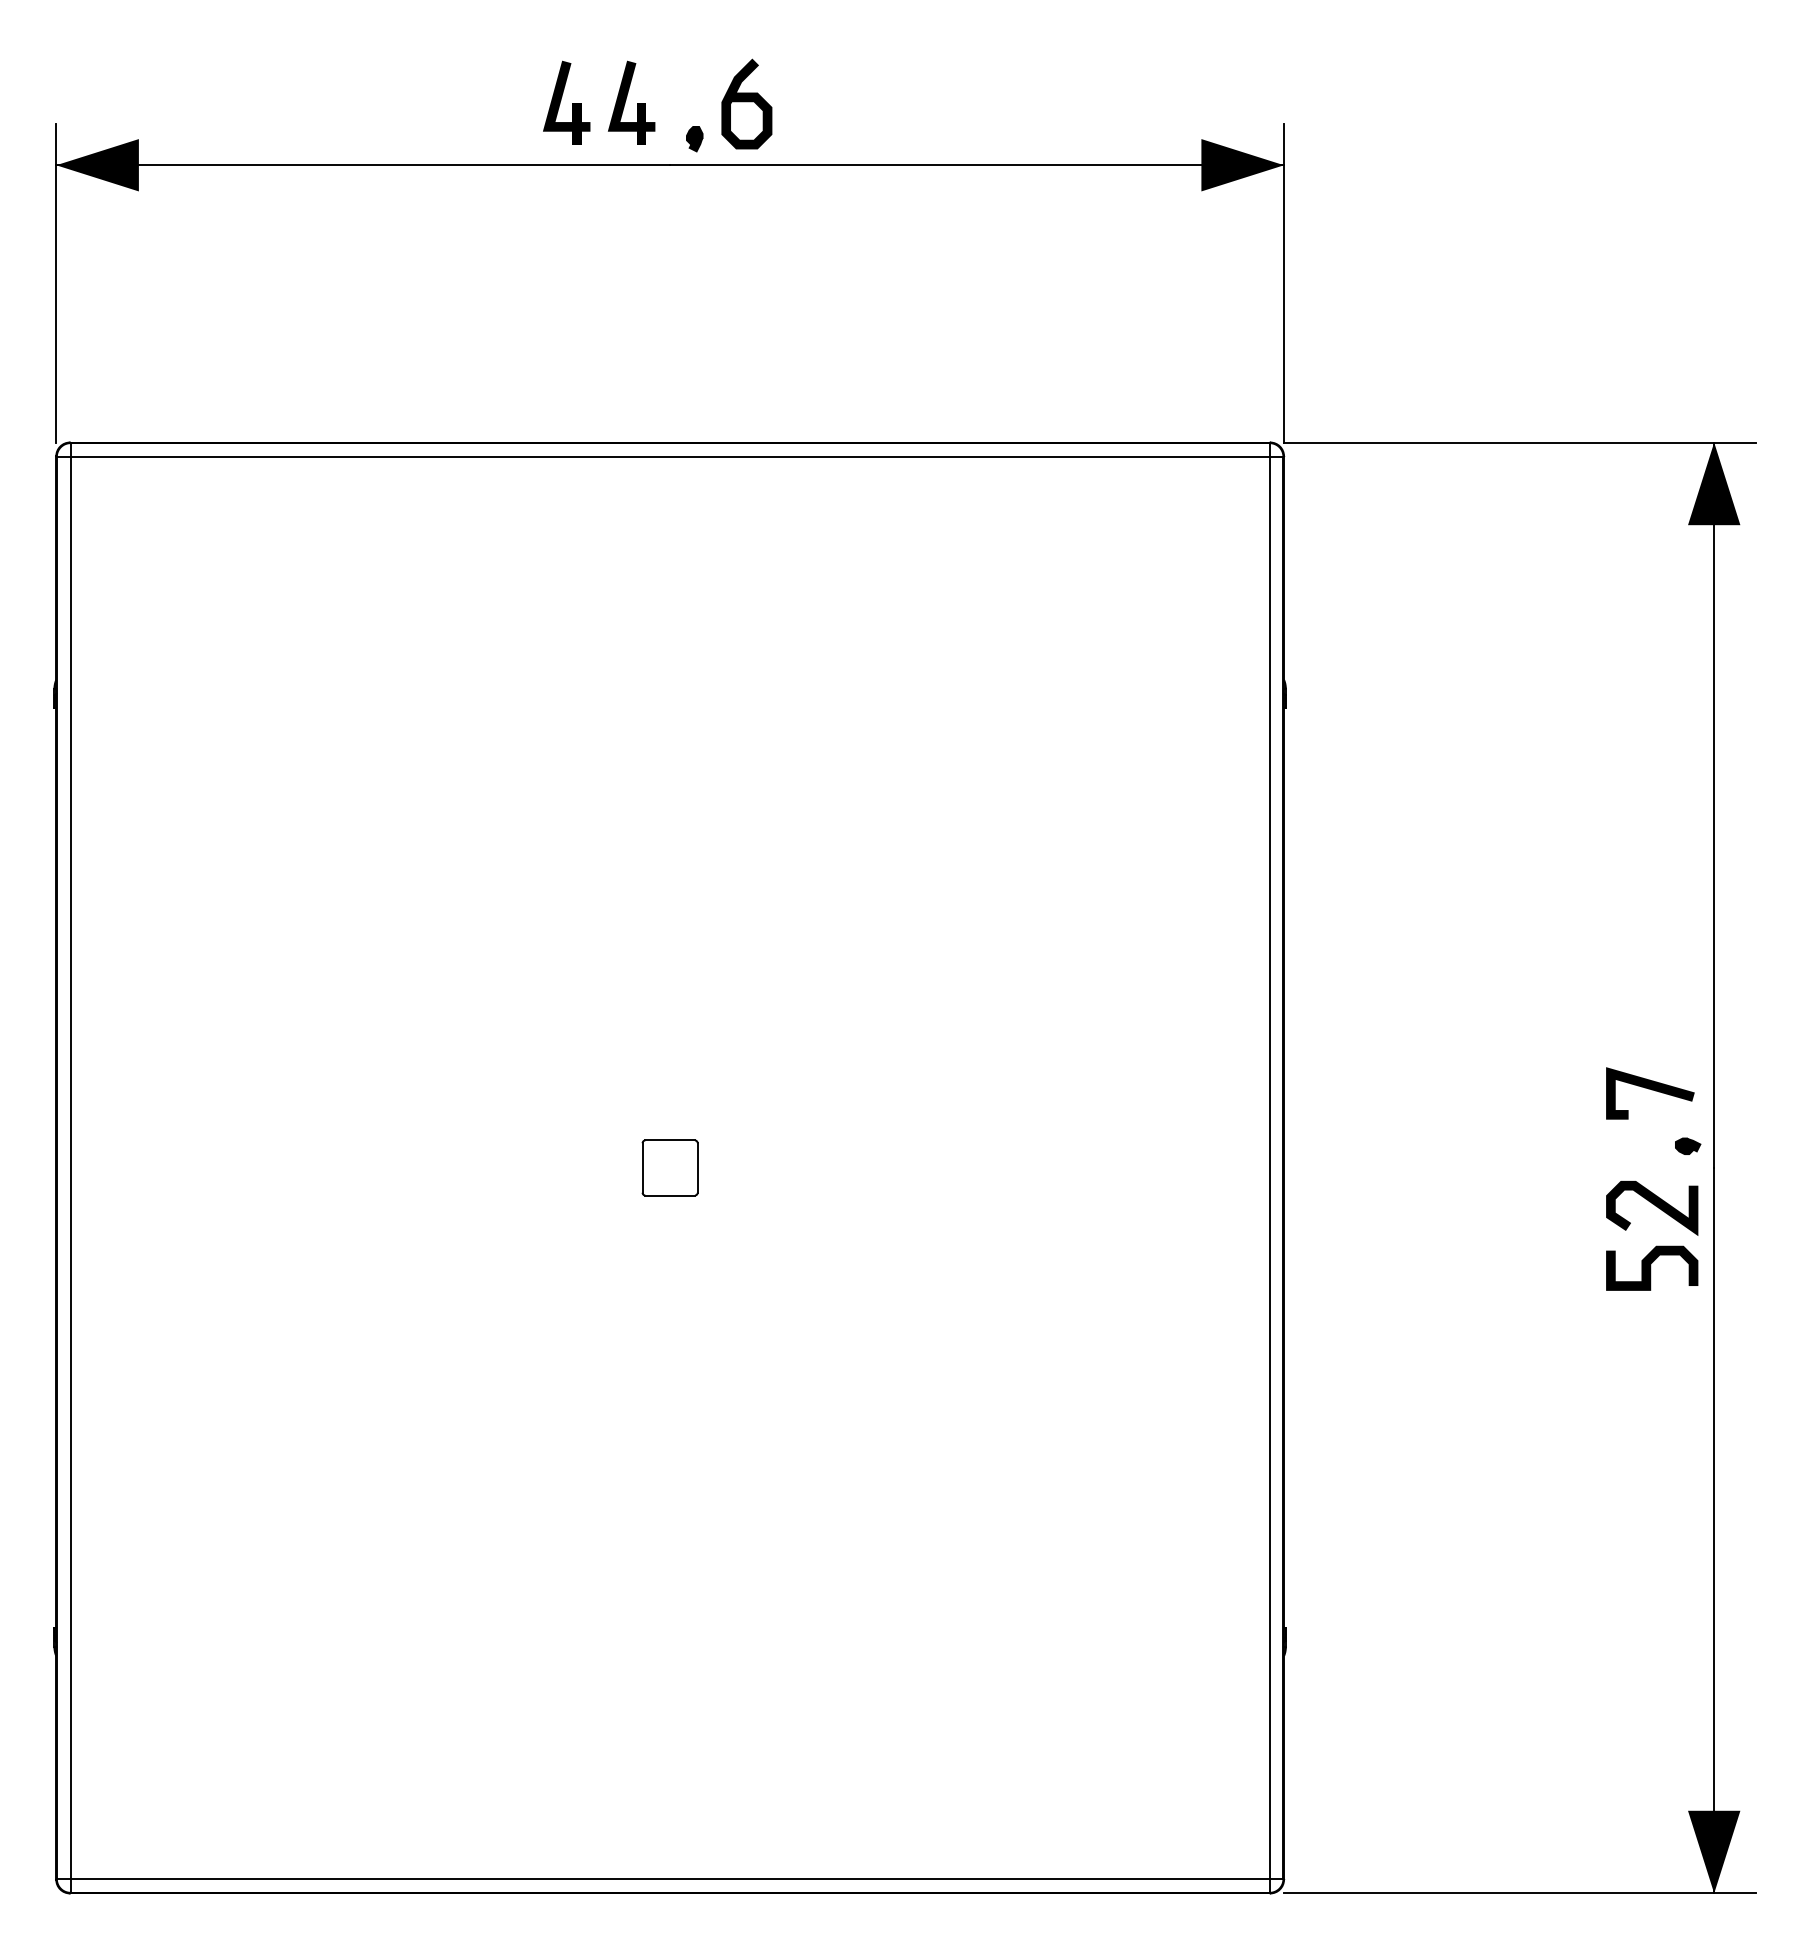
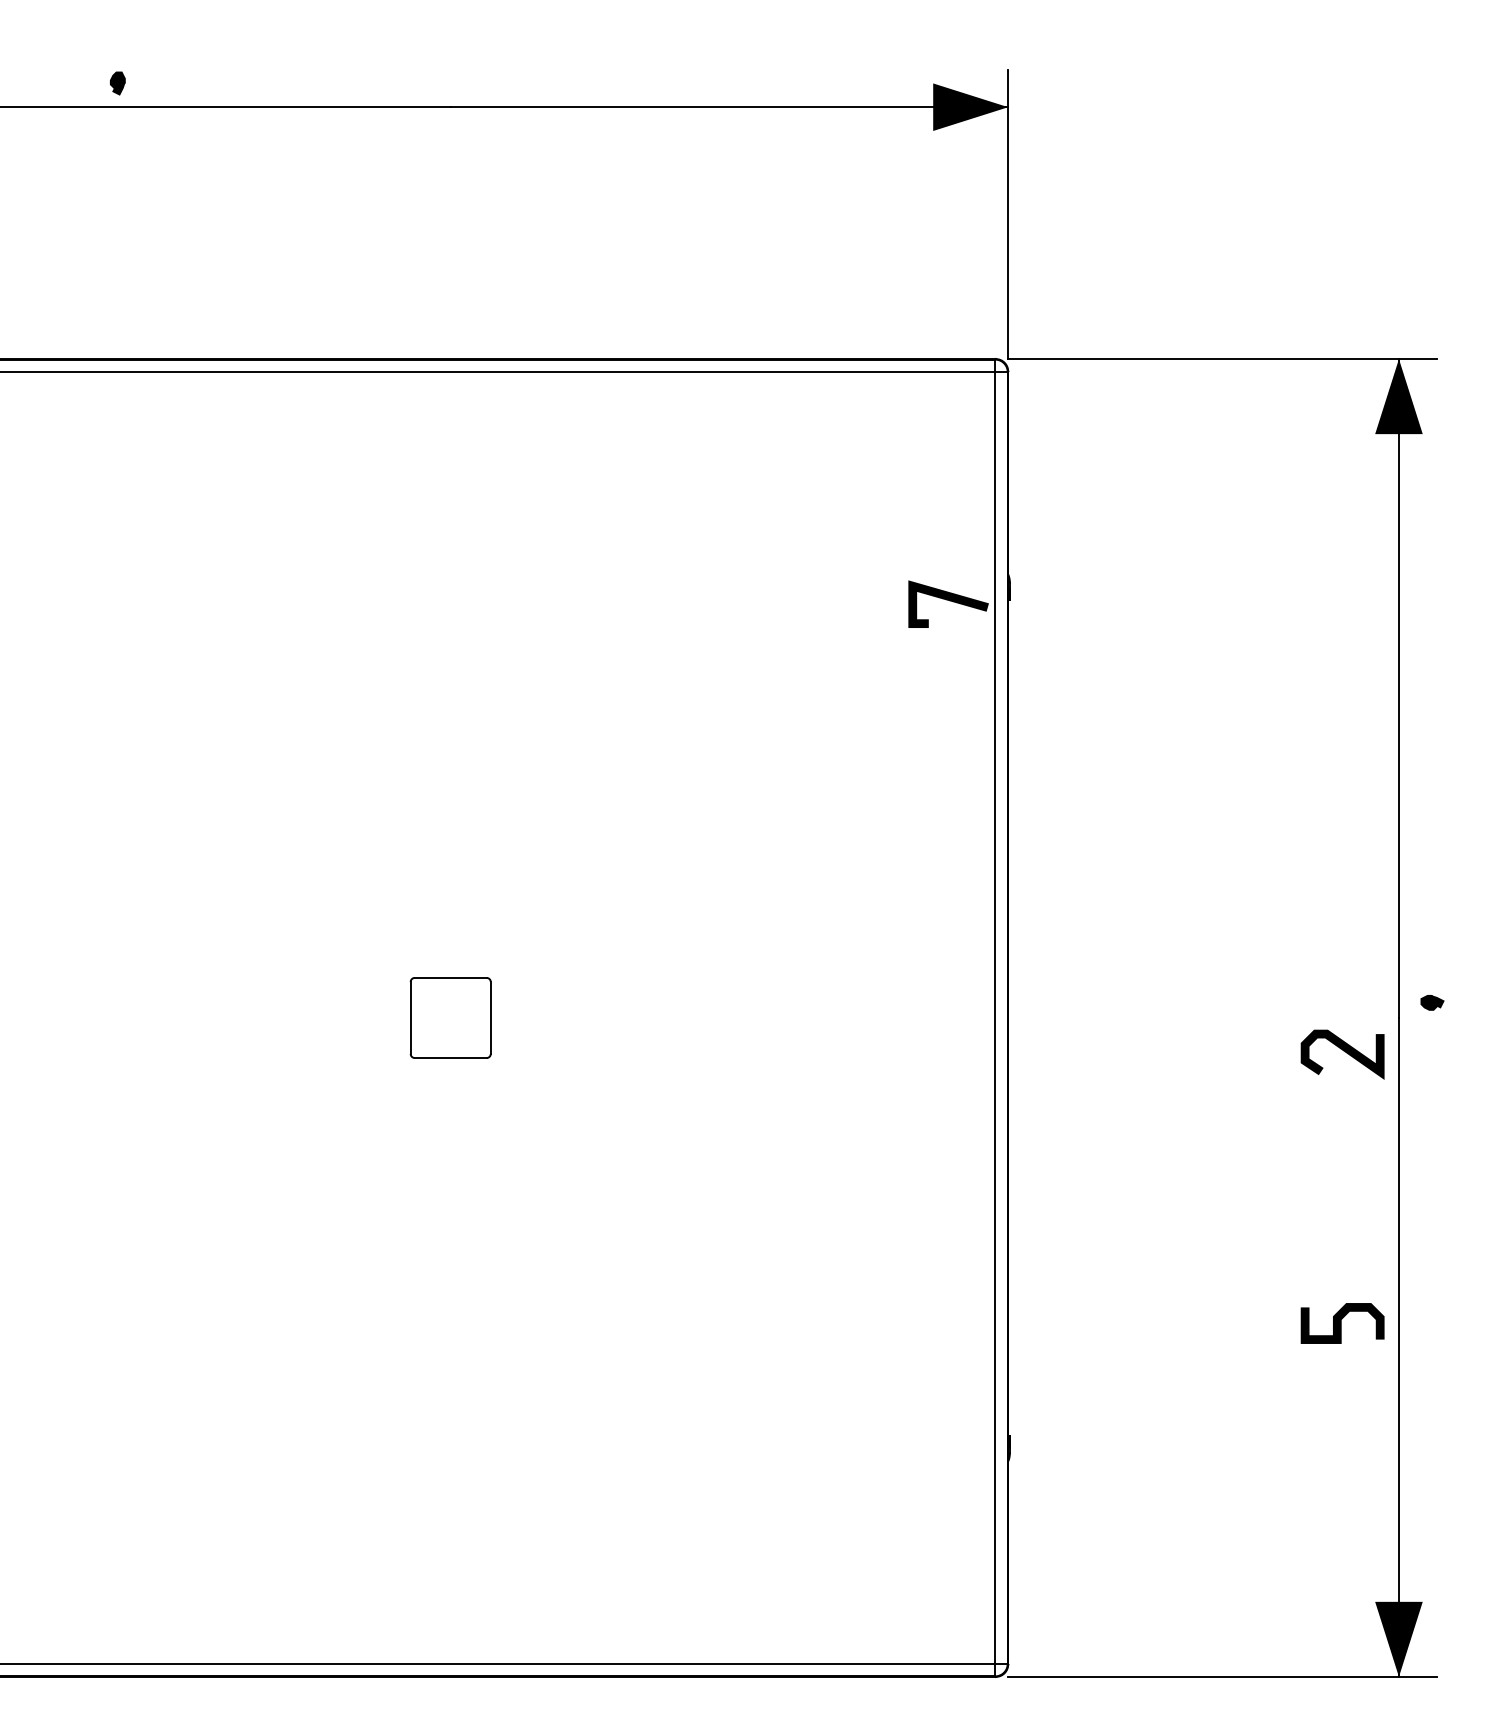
part: (566, 102) -> (356, 50), removed
part: (631, 102) -> (415, 50), removed
curve: (746, 102) -> (519, 50), removed
part: (694, 139) -> (117, 83), moved
line: (1651, 1090) -> (949, 601), moved
part: (1688, 1145) -> (1432, 1002), moved
part: (669, 1167) -> (450, 1017), size x1.6
curve: (1651, 1267) -> (1342, 1322), moved

